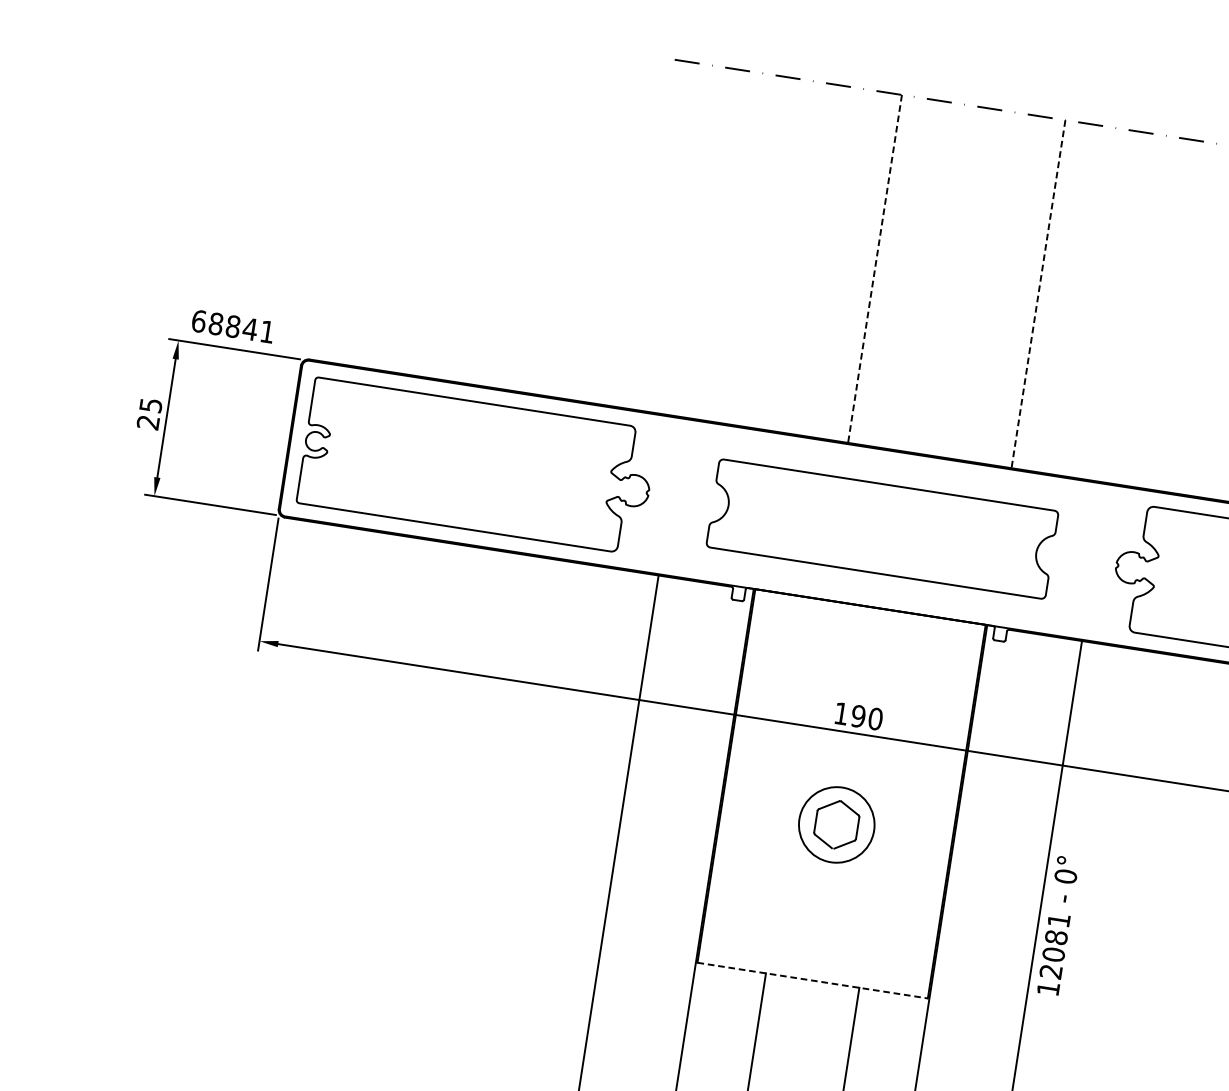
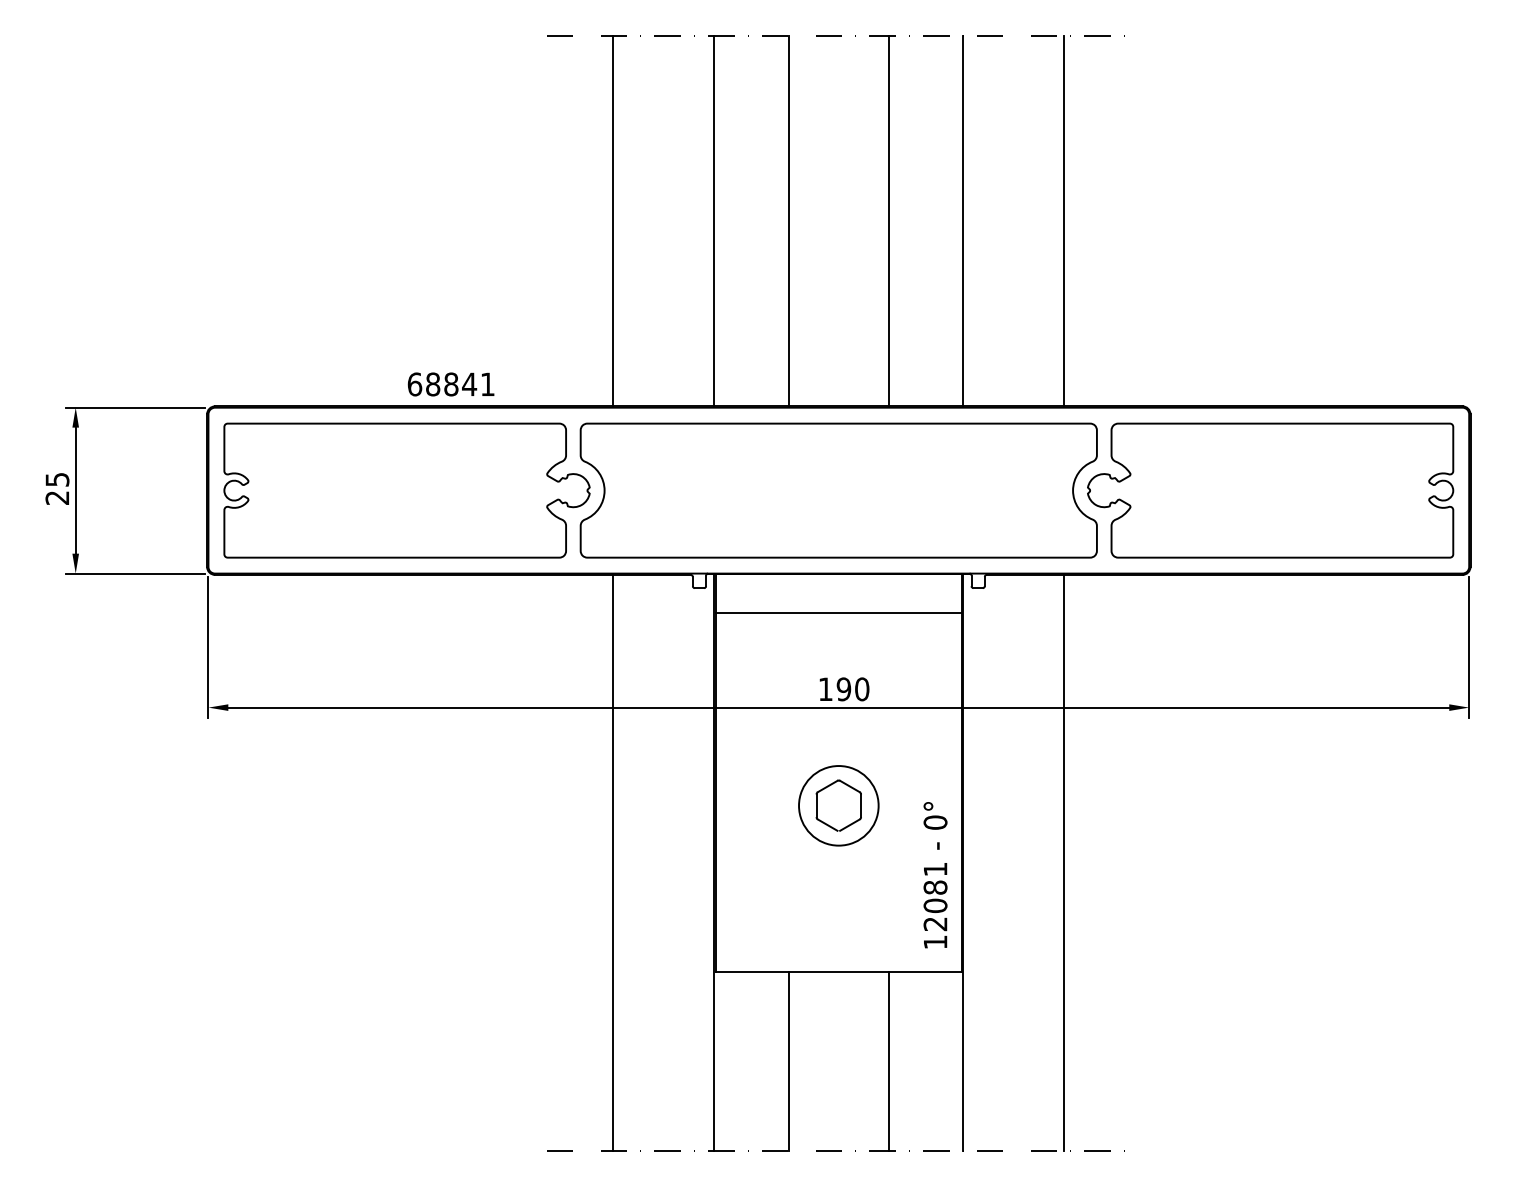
line: (710, 242) -> (613, 220), added
line: (805, 257) -> (714, 220), added
line: (875, 269) -> (789, 221), dashed -> solid
line: (968, 282) -> (888, 220), added
line: (1038, 294) -> (963, 221), dashed -> solid
line: (1133, 308) -> (1064, 220), added
text: (232, 326) -> (450, 384), moved
part: (882, 529) -> (838, 490), size x1.43
line: (864, 644) -> (838, 613), added
text: (1058, 926) -> (935, 875), moved
line: (812, 980) -> (838, 971), dashed -> solid

